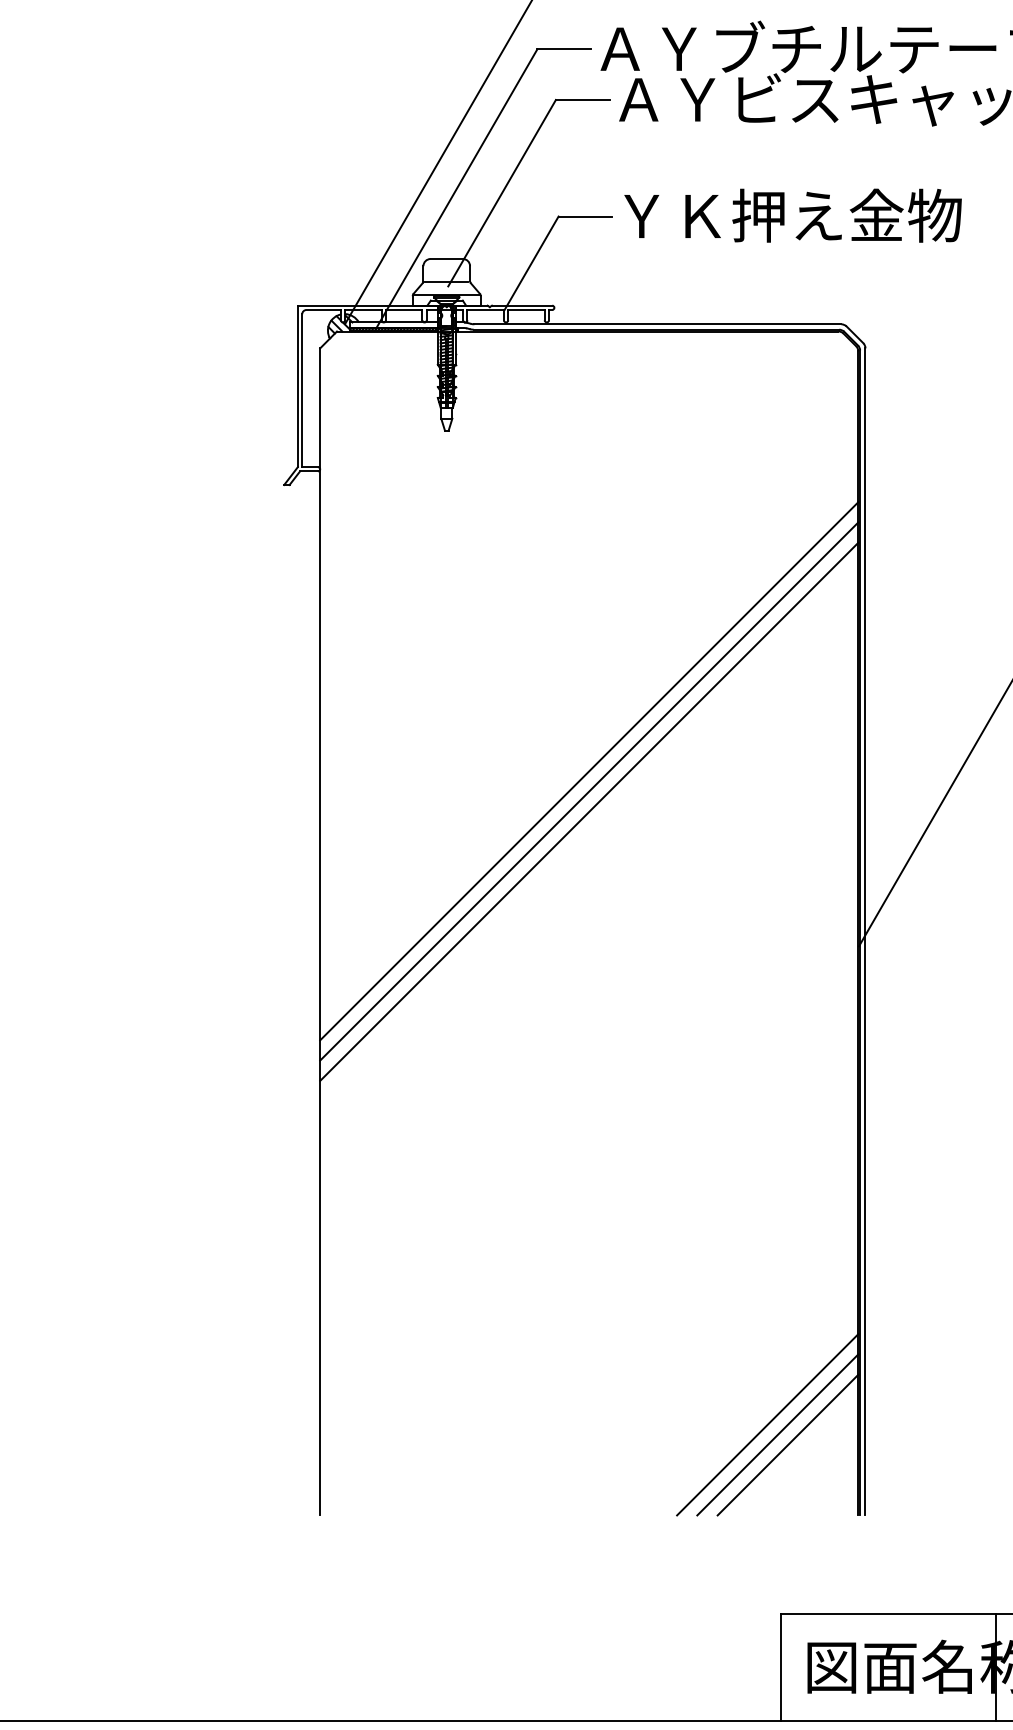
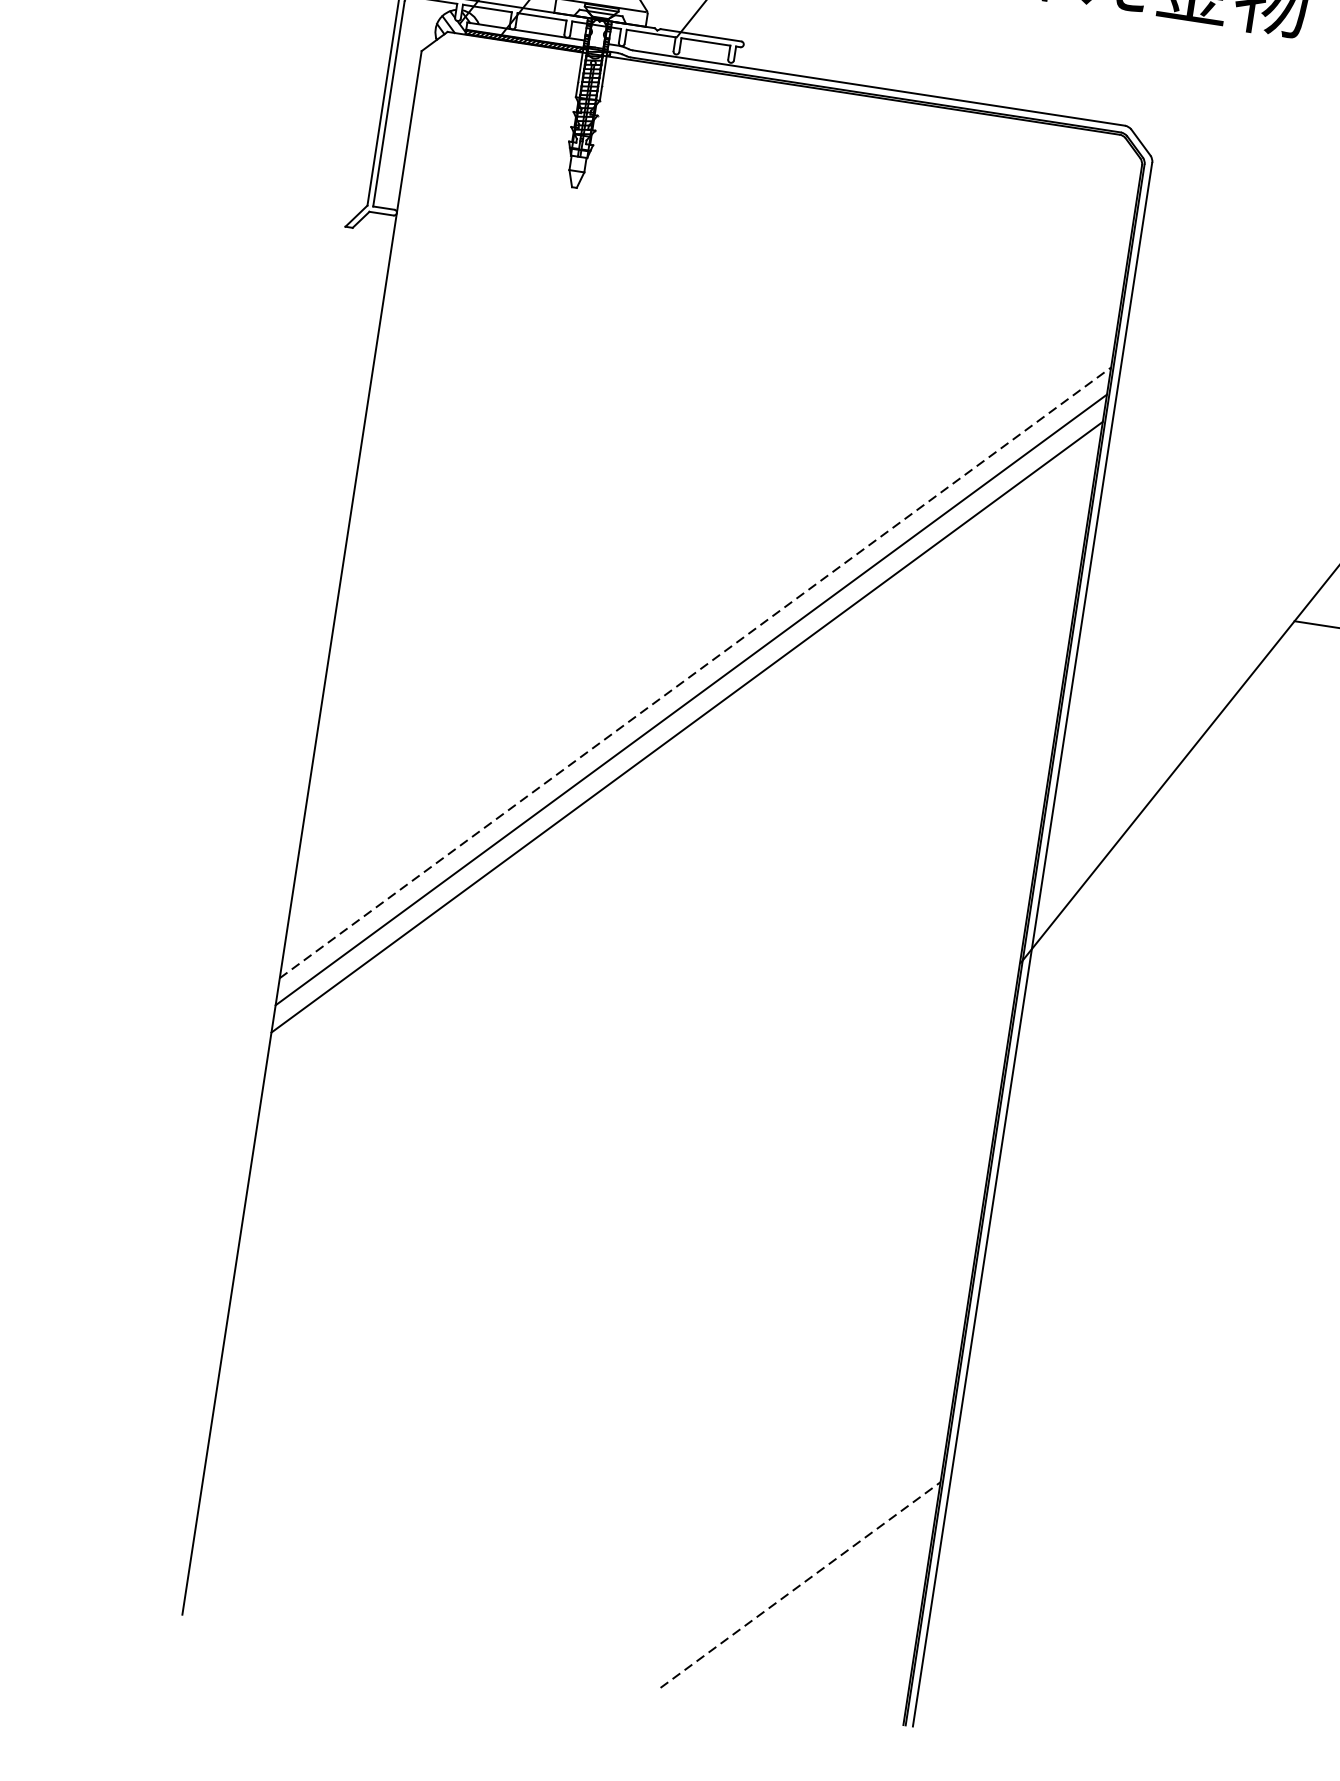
line: (589, 771) -> (695, 673), solid -> dashed
line: (768, 1424) -> (801, 1584), solid -> dashed
line: (777, 1434) -> (811, 1600), removed
line: (787, 1444) -> (823, 1615), removed

